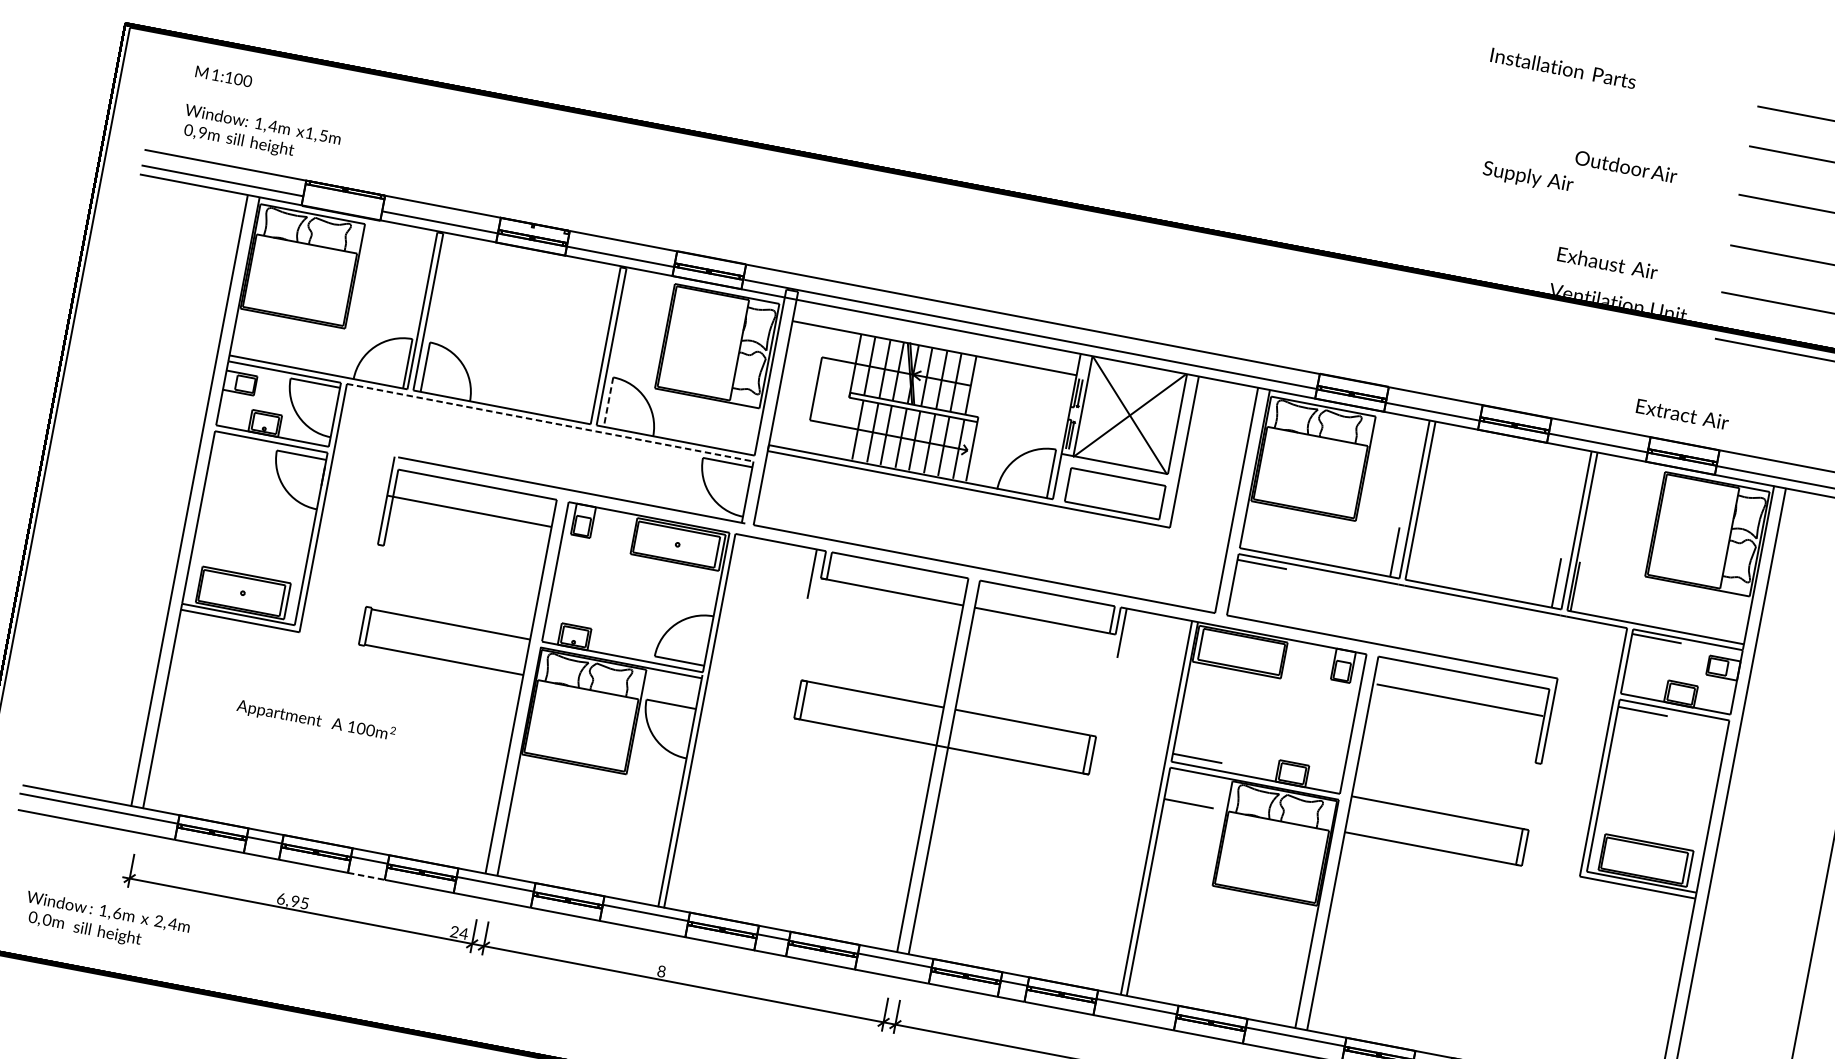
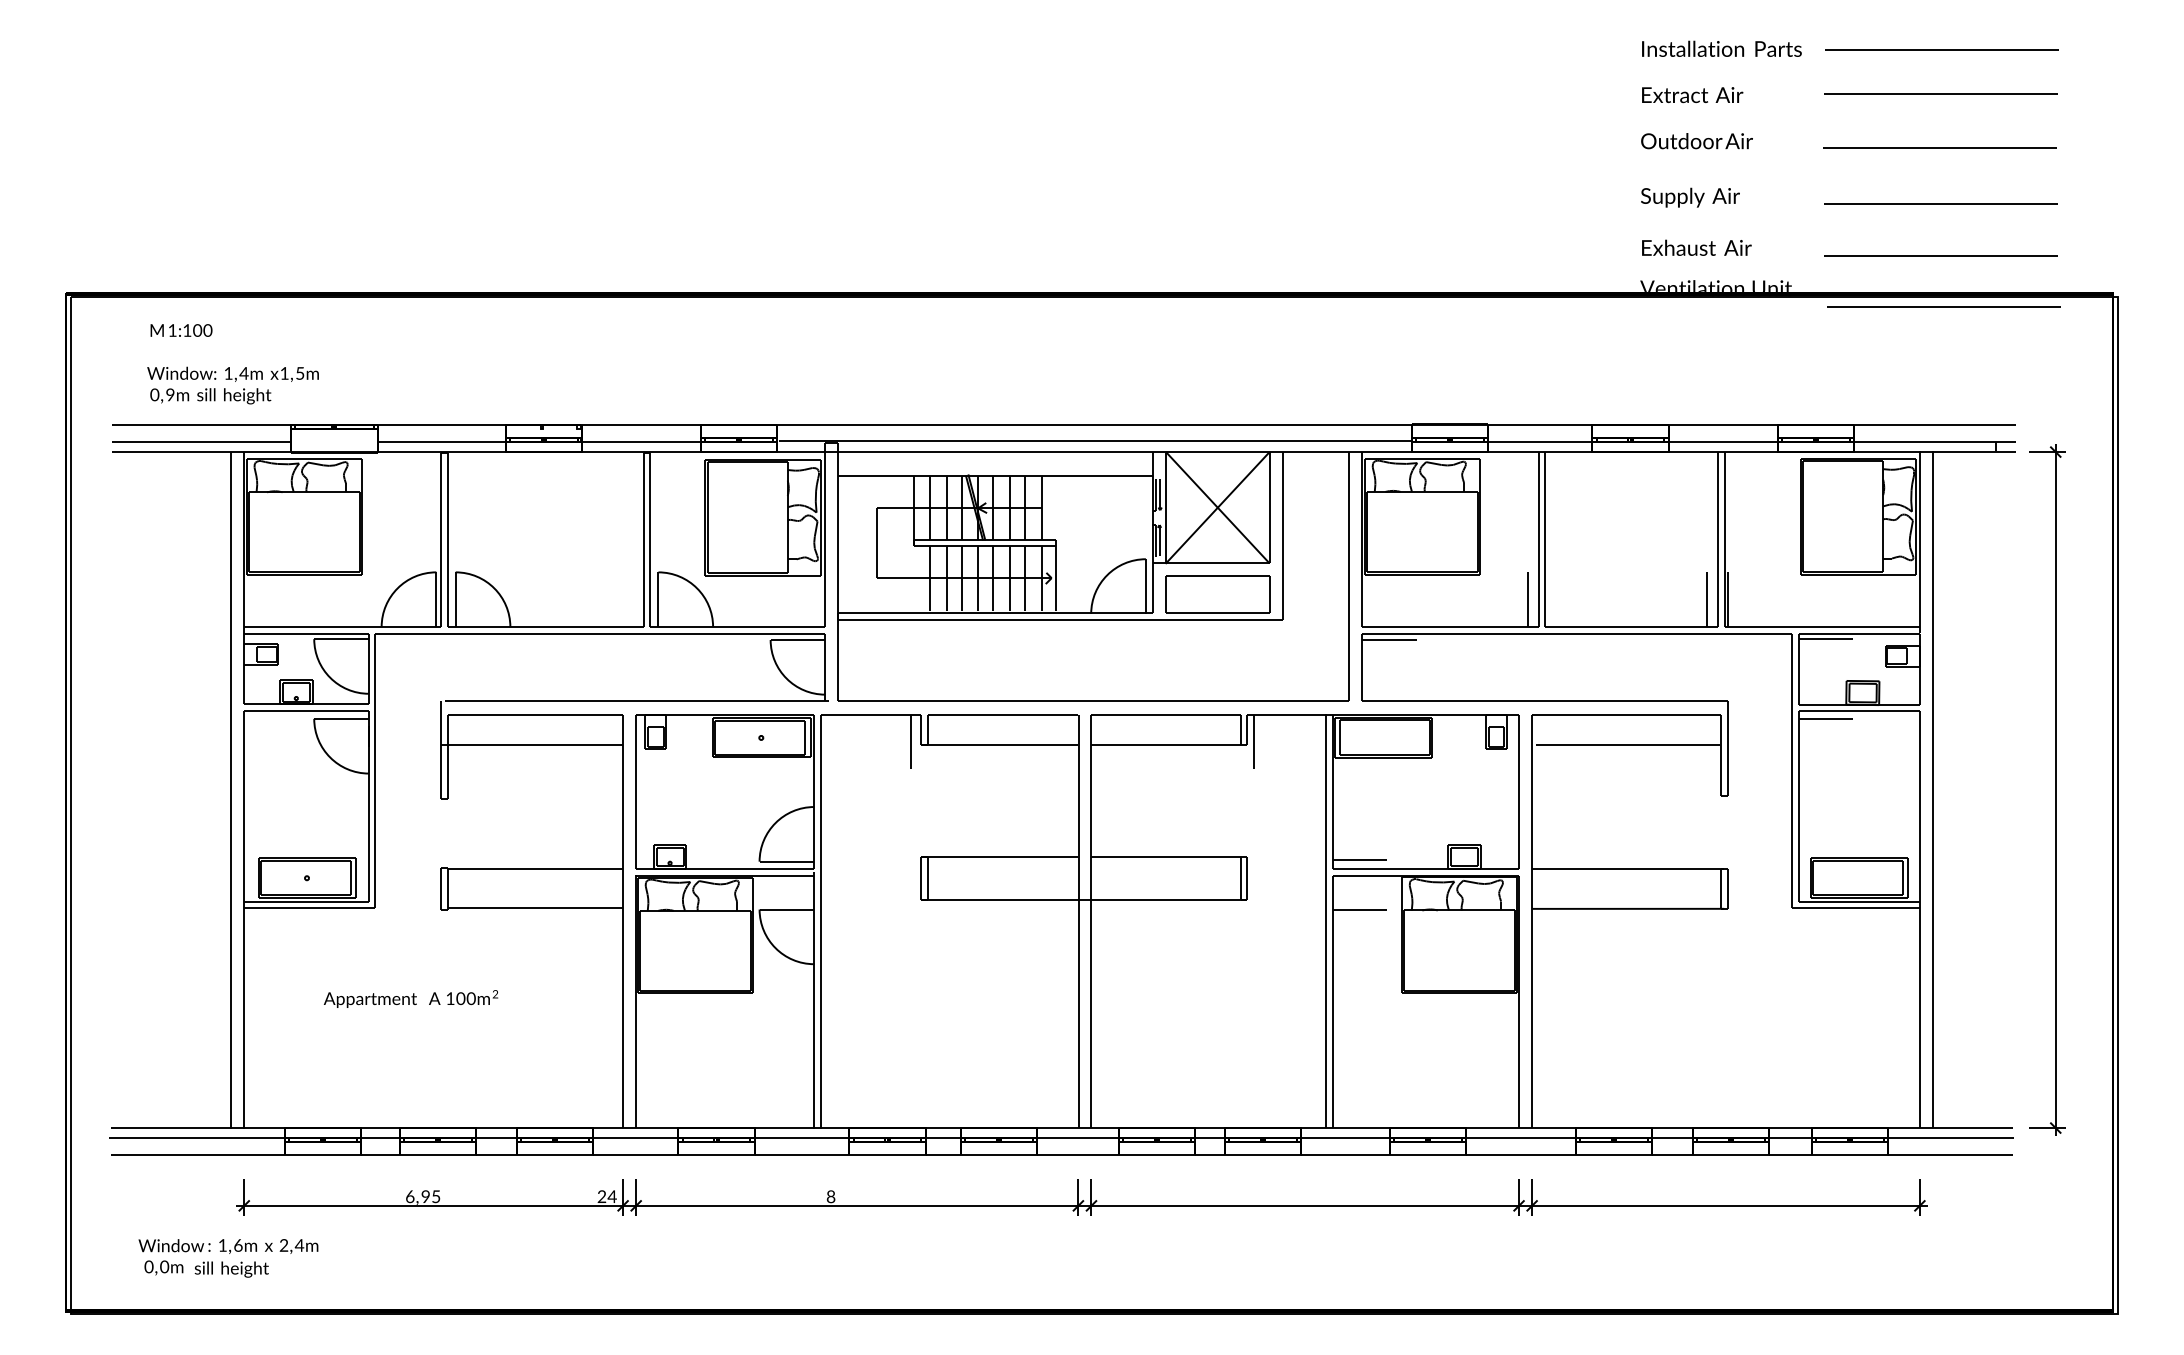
text: (1563, 67) -> (1721, 48), moved
text: (1528, 177) -> (1690, 197), moved
line: (608, 402) -> (658, 600), dashed -> solid
text: (1682, 414) -> (1692, 95), moved
line: (550, 422) -> (600, 633), dashed -> solid
line: (366, 876) -> (496, 1155), dashed -> solid

